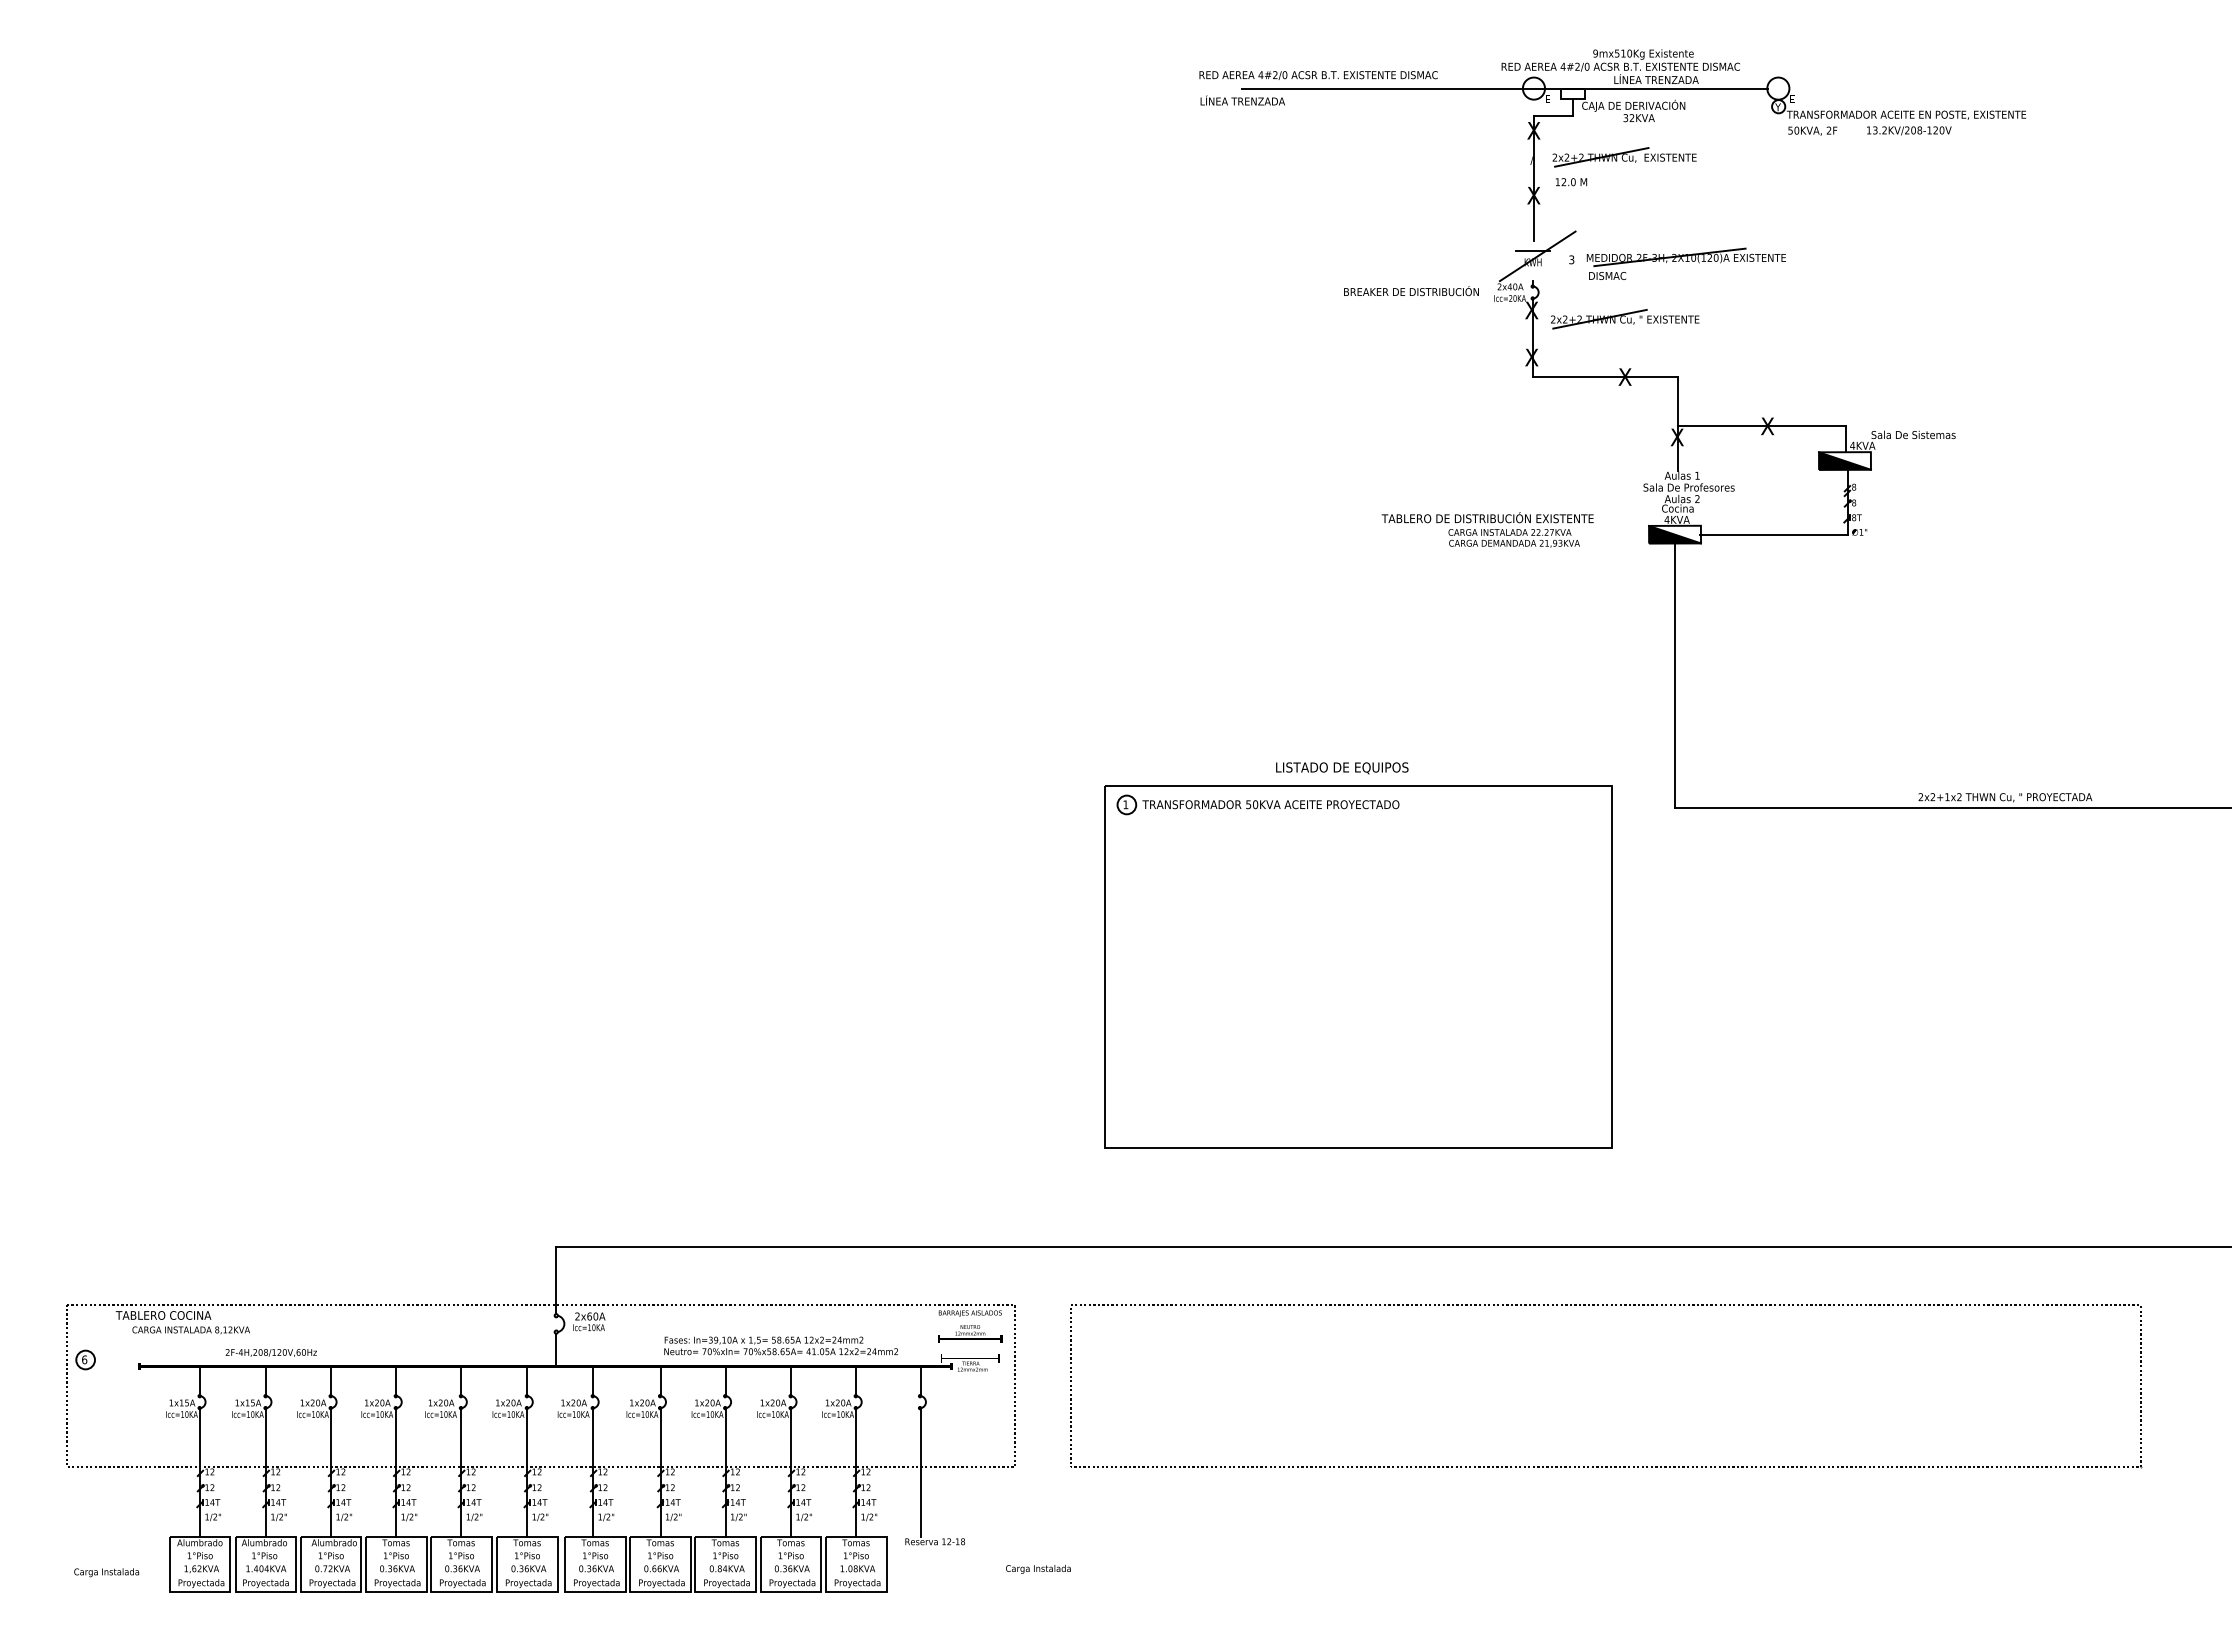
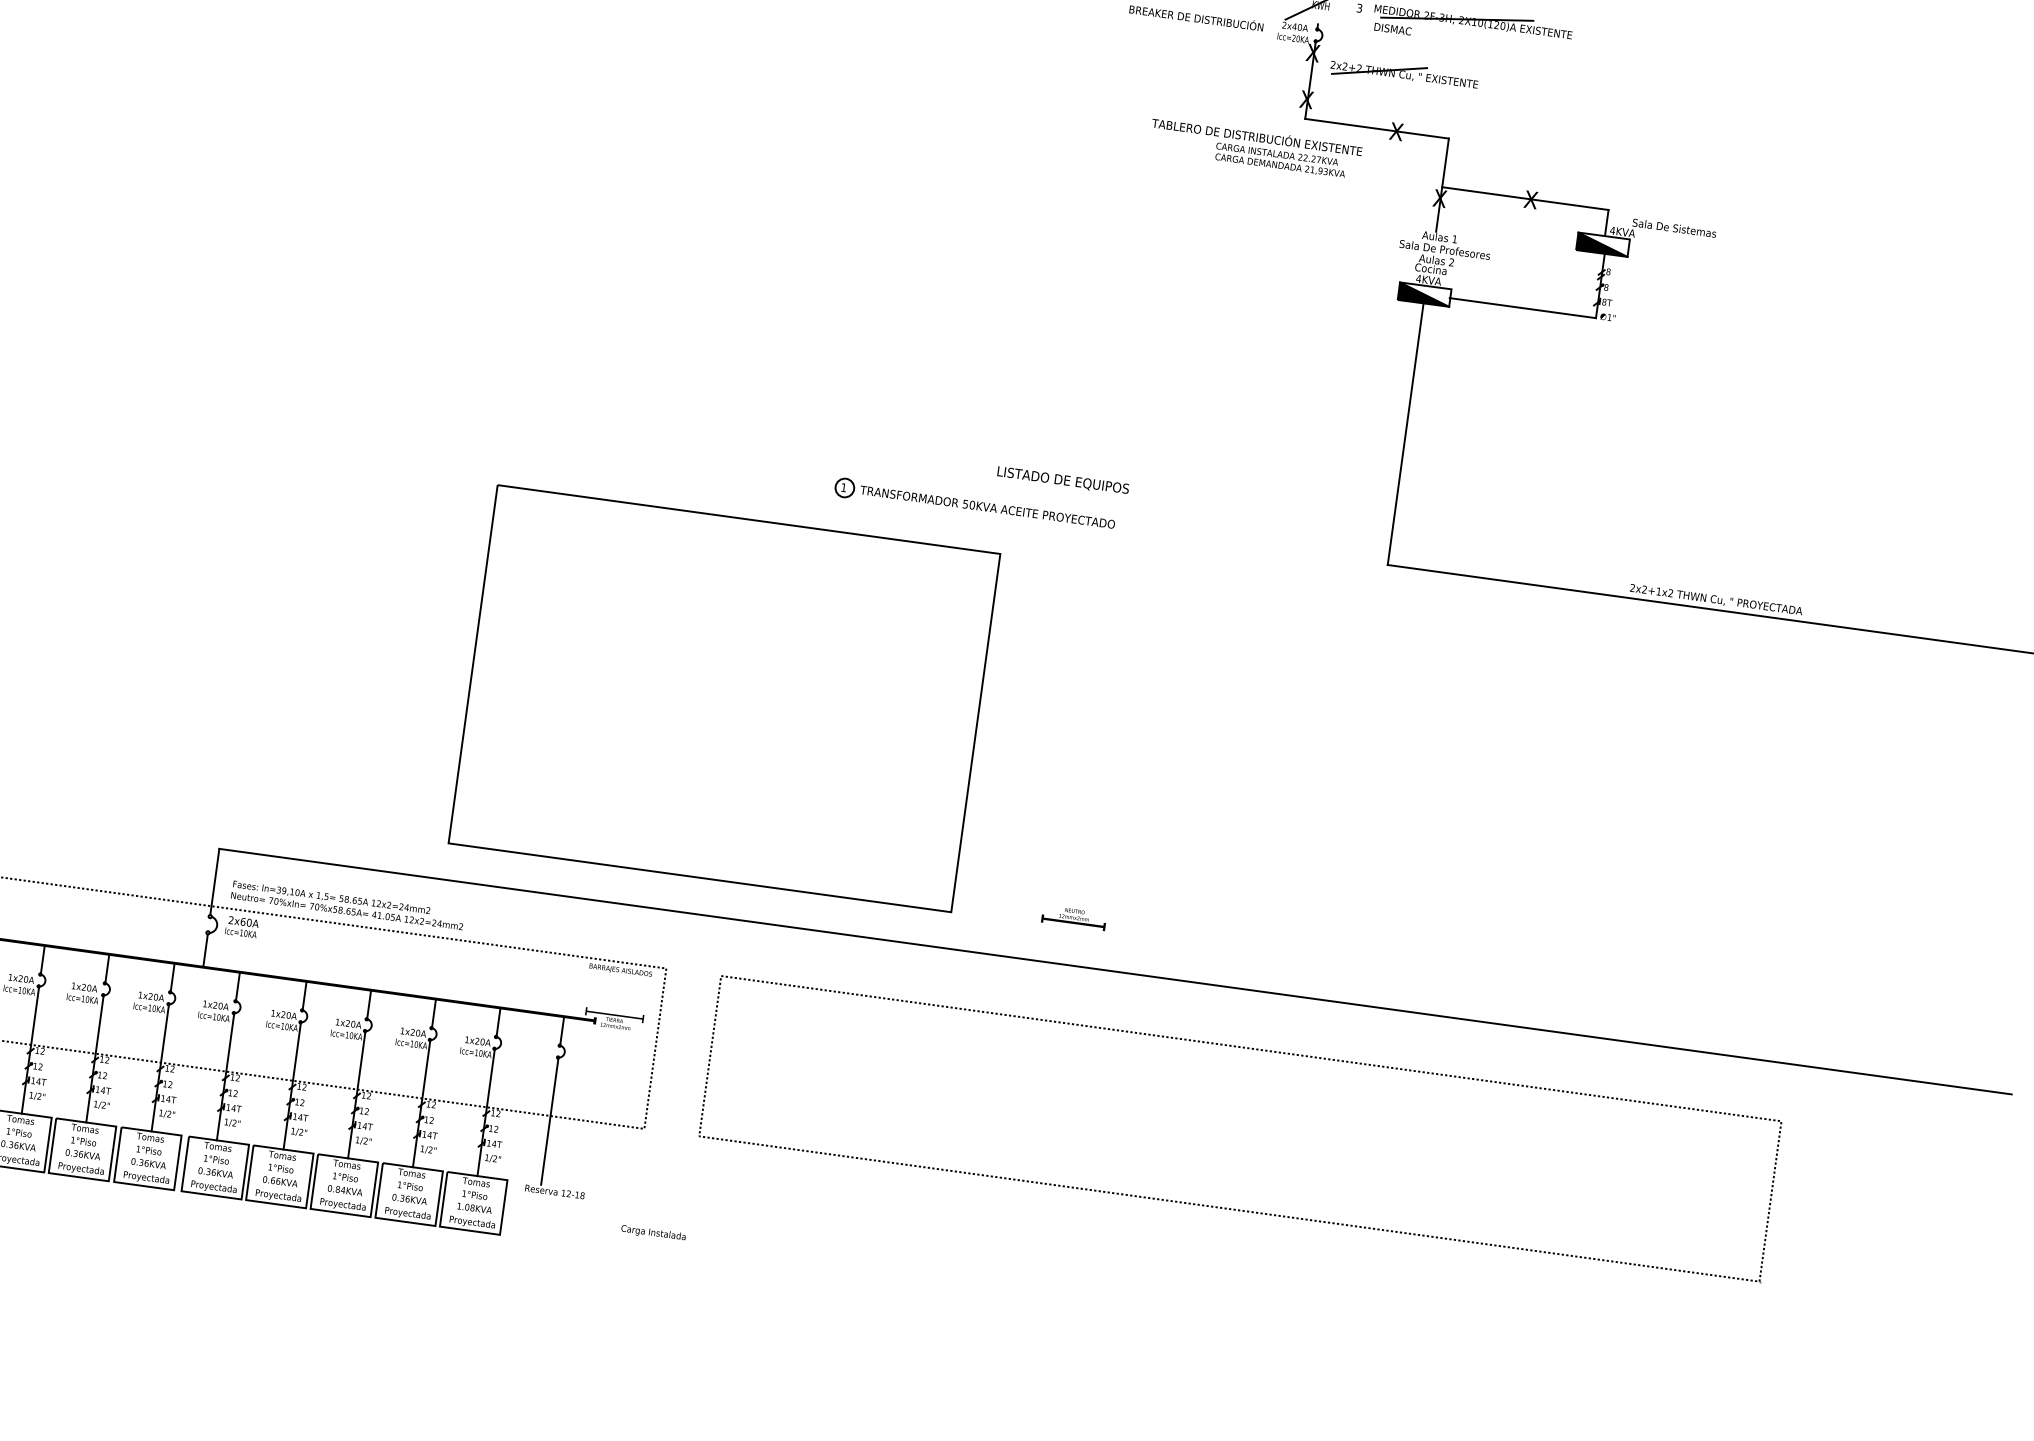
text: (1487, 529) -> (1255, 148), moved
part: (1358, 966) -> (724, 698), moved
text: (970, 1333) -> (1074, 917), moved
text: (780, 1345) -> (347, 904), moved

